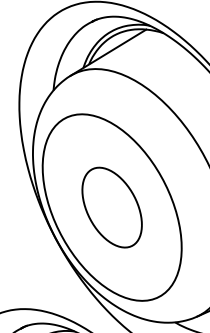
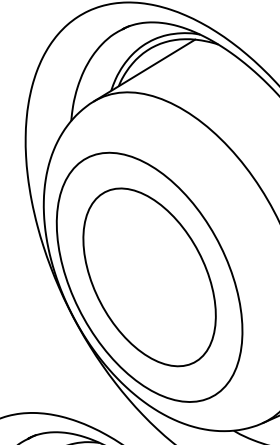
part: (112, 207) -> (149, 277), size x1.67

